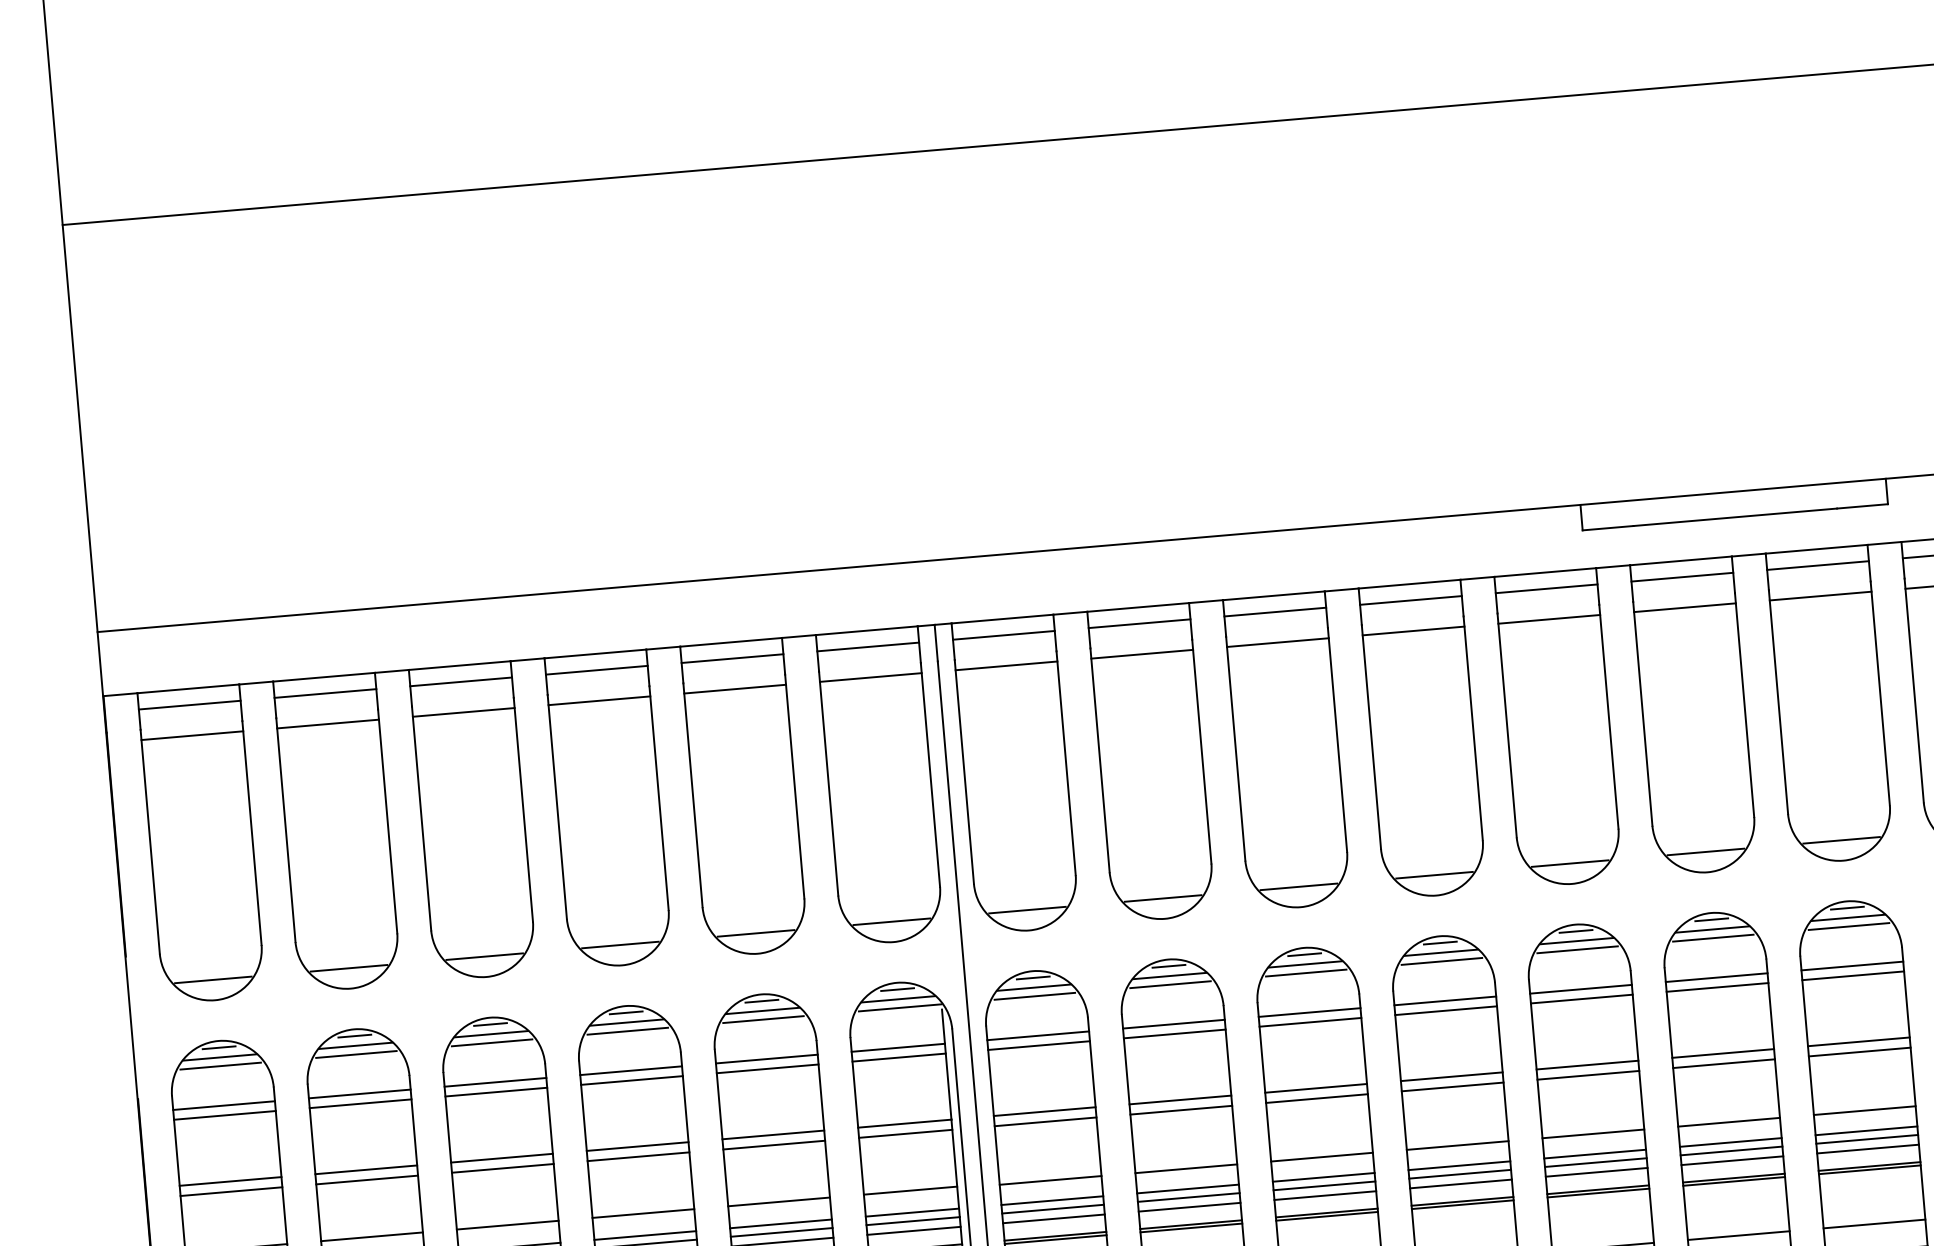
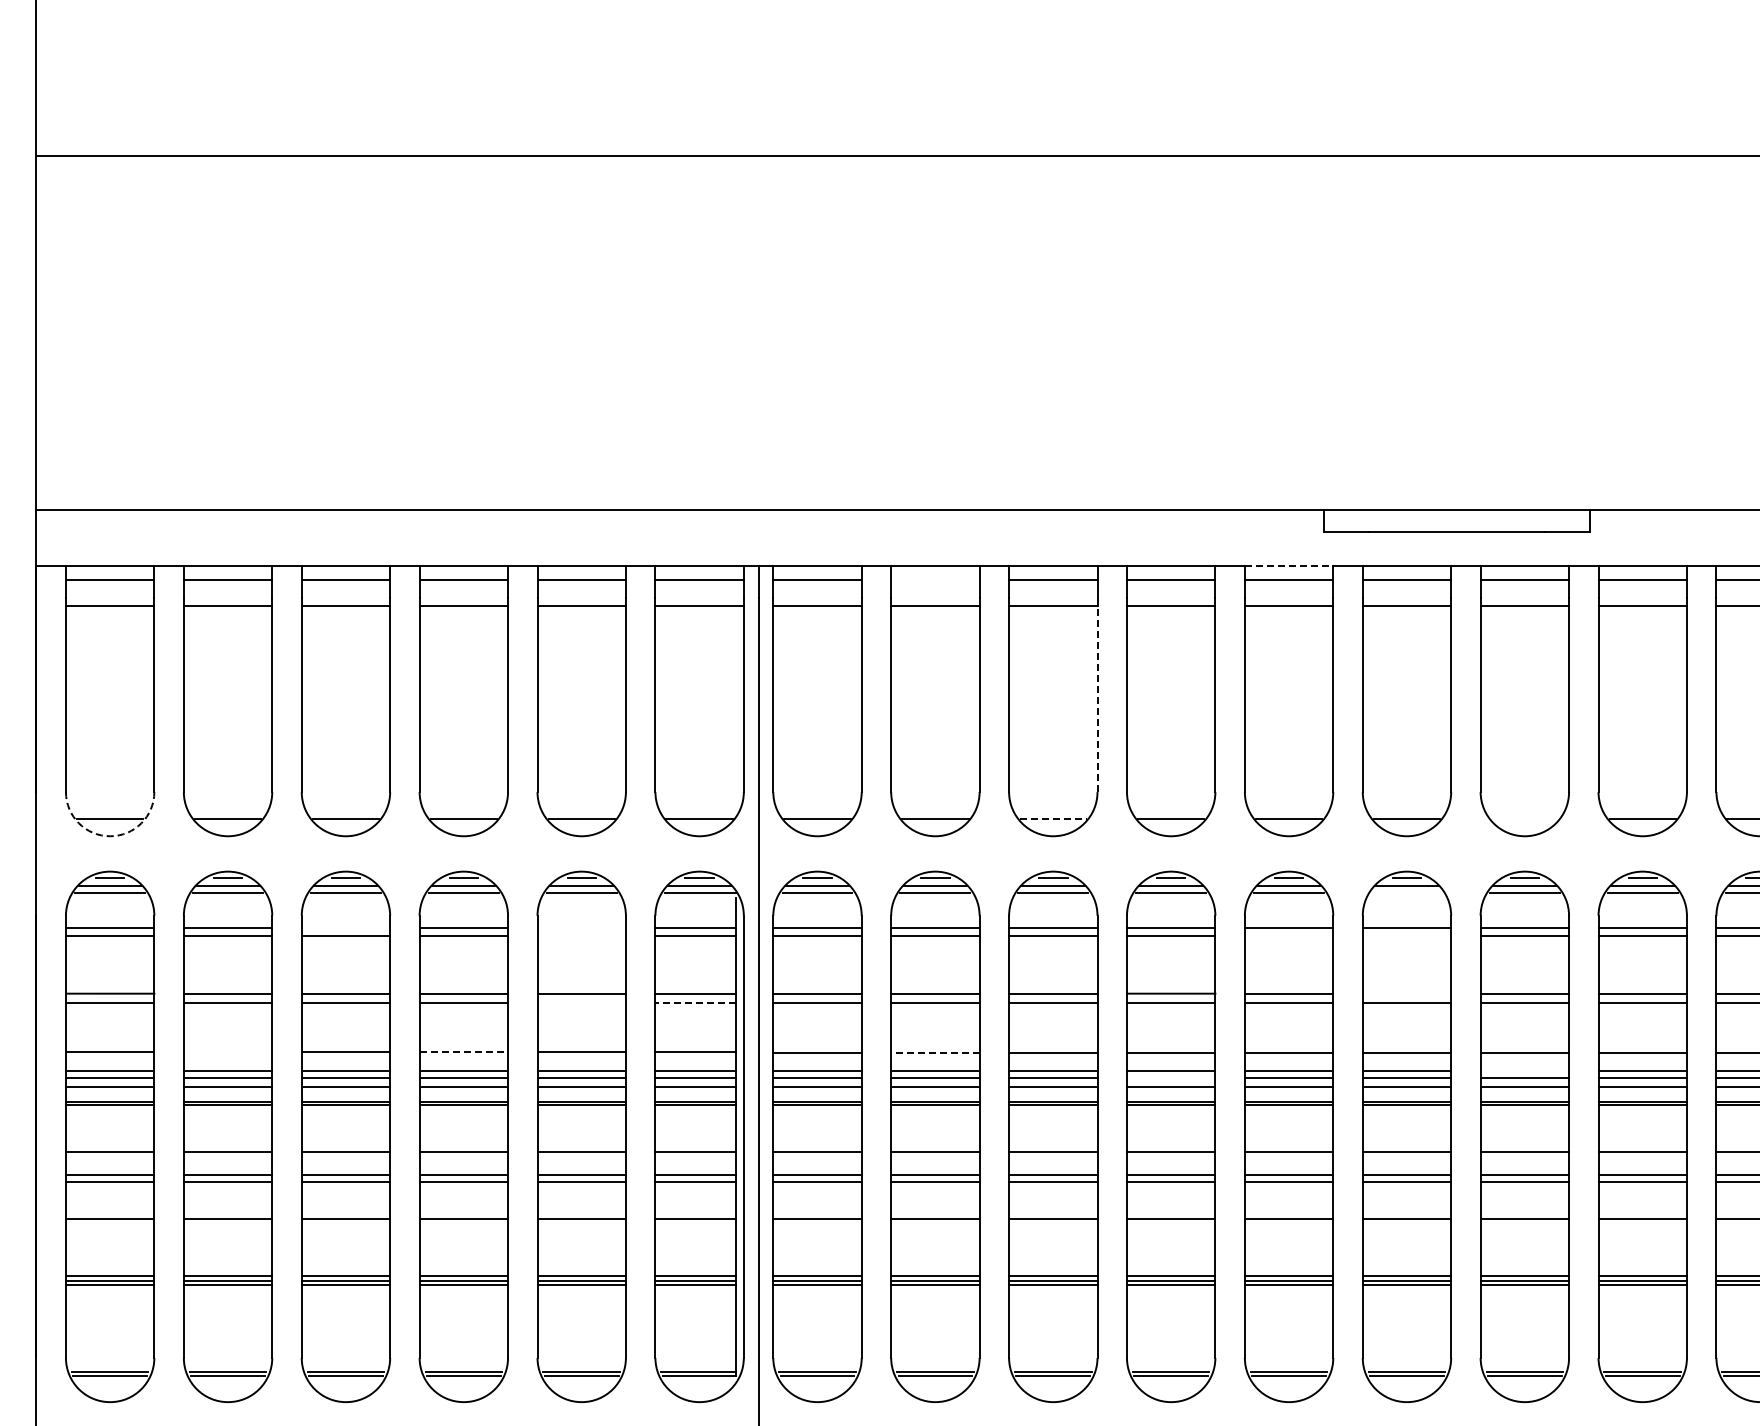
line: (1545, 572) -> (1289, 565), solid -> dashed
line: (1139, 623) -> (935, 579), removed
line: (1337, 739) -> (1097, 694), solid -> dashed
line: (1841, 840) -> (1524, 818), removed
line: (1299, 886) -> (1053, 818), solid -> dashed
line: (1712, 938) -> (1406, 893), removed
line: (1717, 987) -> (1406, 936), removed
line: (1581, 999) -> (1288, 936), removed
arc: (215, 1000) -> (110, 836), solid -> dashed
line: (1722, 1053) -> (1406, 993), removed
line: (766, 1058) -> (581, 927), removed
line: (767, 1069) -> (581, 936), removed
line: (494, 1082) -> (345, 927), removed
line: (1866, 1130) -> (1524, 1070), removed
line: (905, 1133) -> (695, 1002), solid -> dashed
line: (773, 1145) -> (581, 1002), removed
line: (1185, 1168) -> (934, 1053), solid -> dashed
line: (1459, 1174) -> (1170, 1078), removed
line: (644, 1213) -> (464, 1051), solid -> dashed
line: (371, 1236) -> (227, 1051), removed

